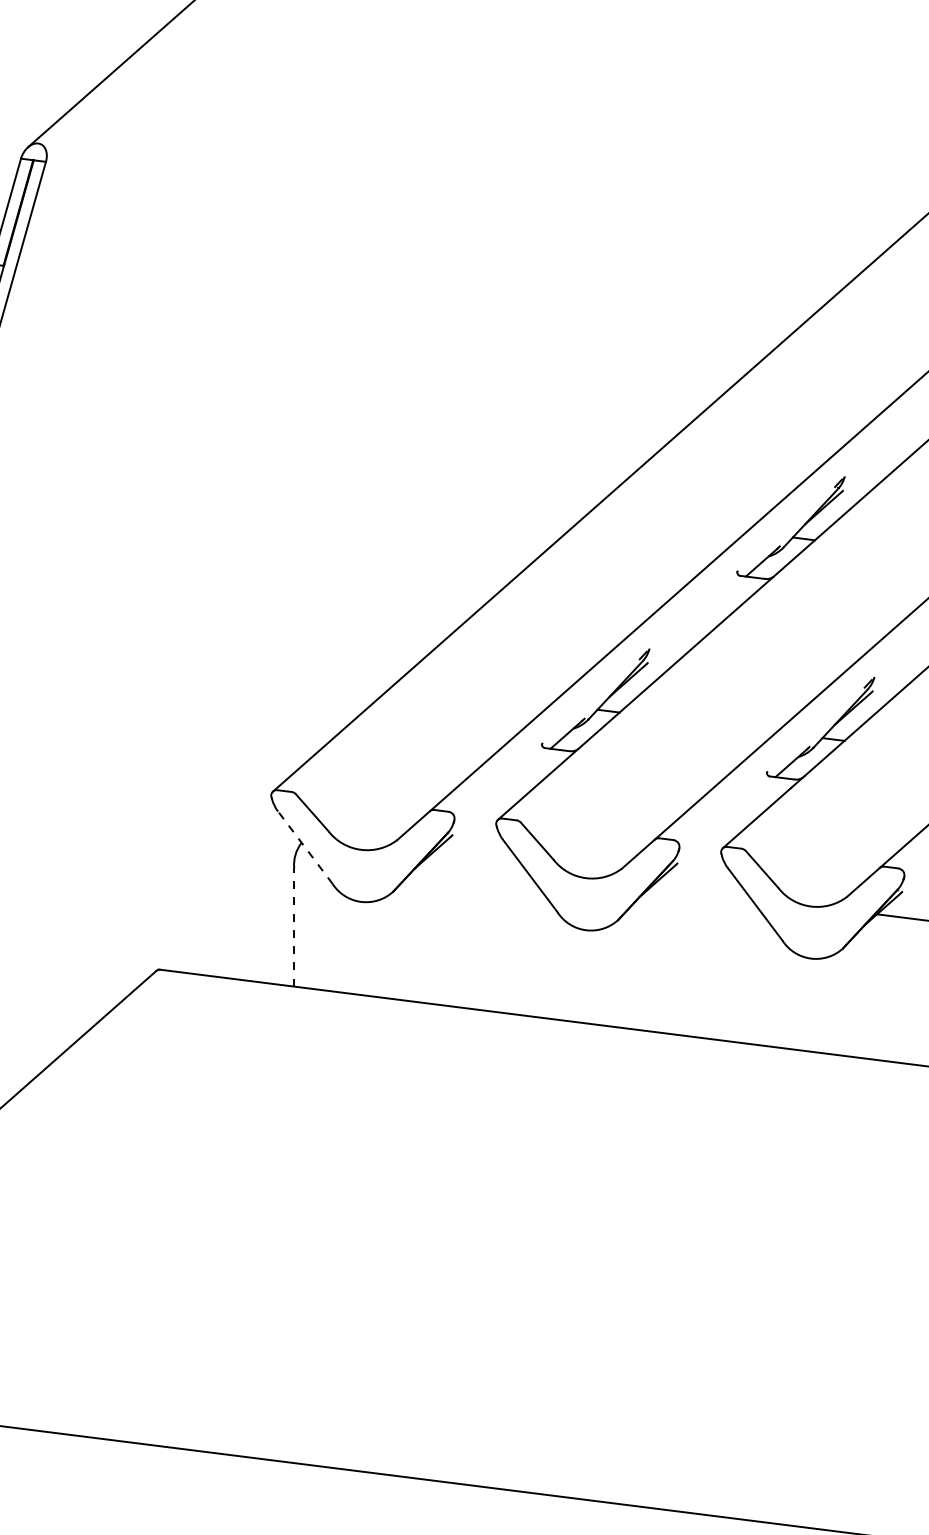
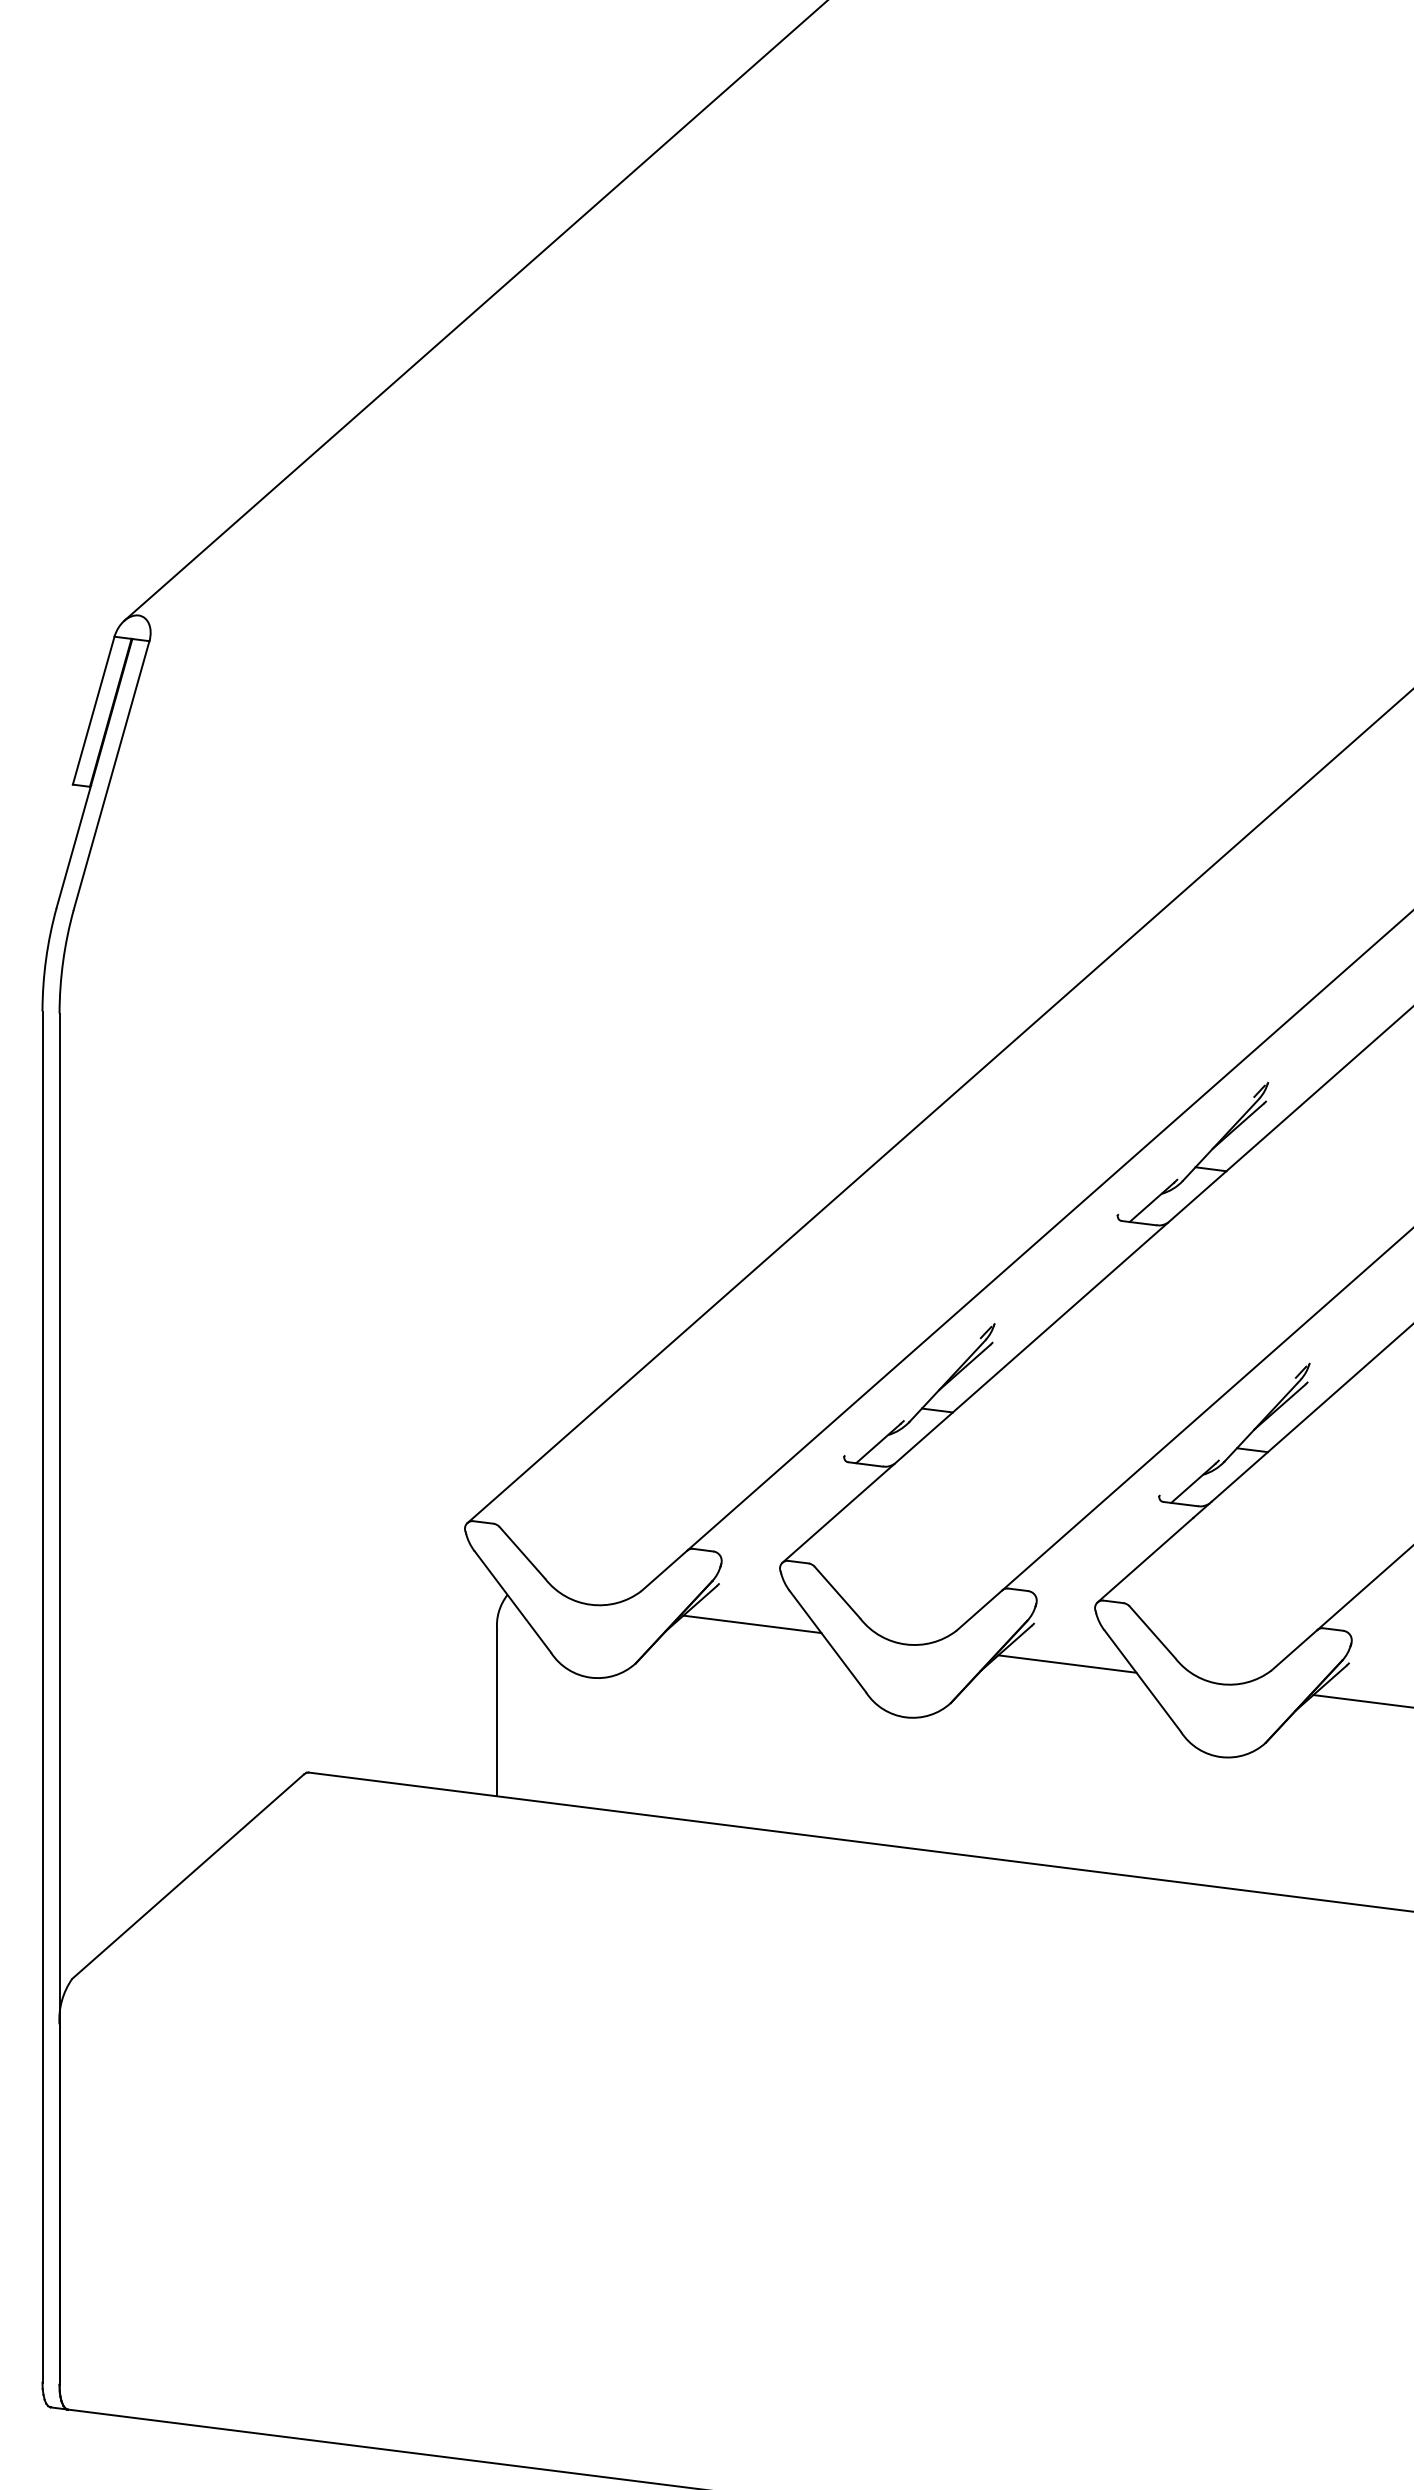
line: (305, 847) -> (512, 1601), dashed -> solid
line: (476, 863) -> (752, 1624), added
line: (701, 891) -> (1067, 1663), added
line: (294, 927) -> (497, 1713), dashed -> solid

